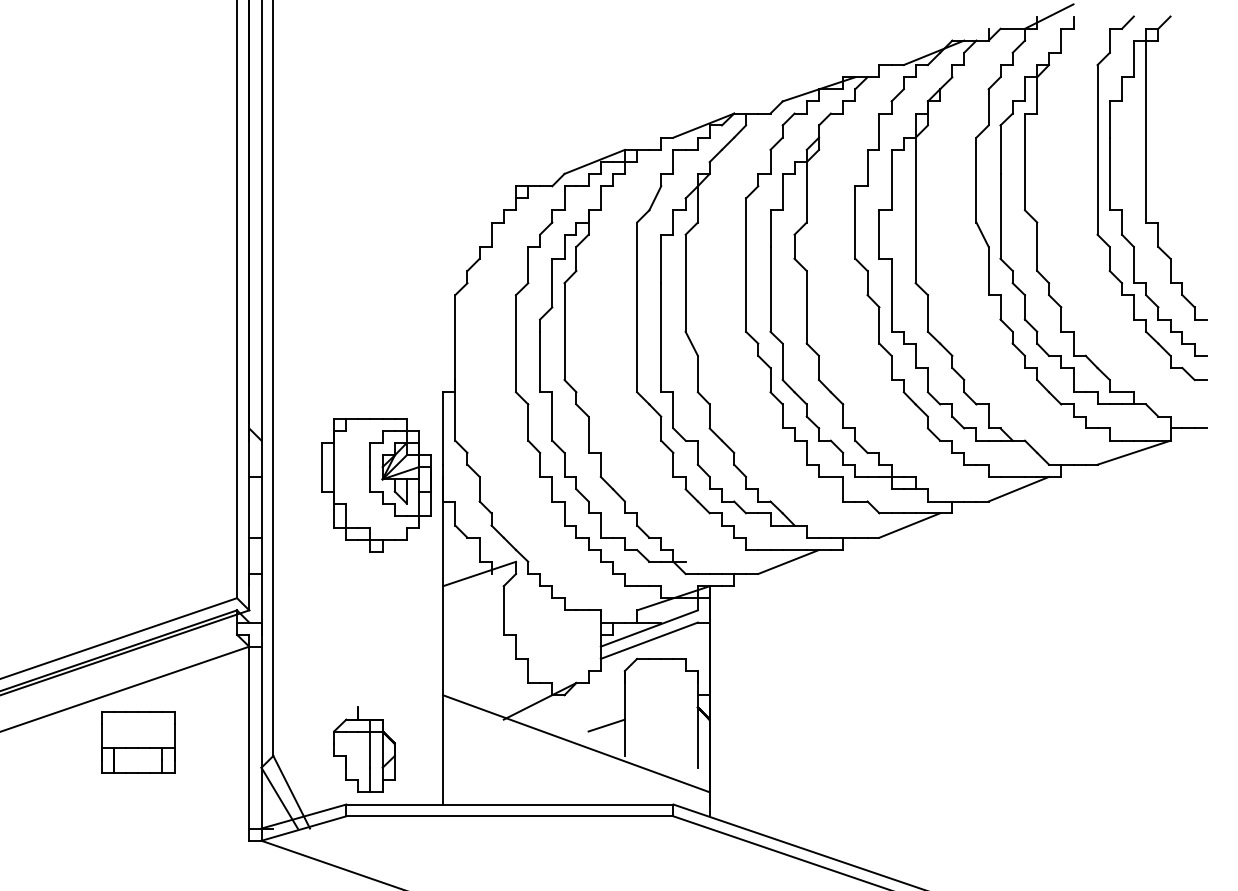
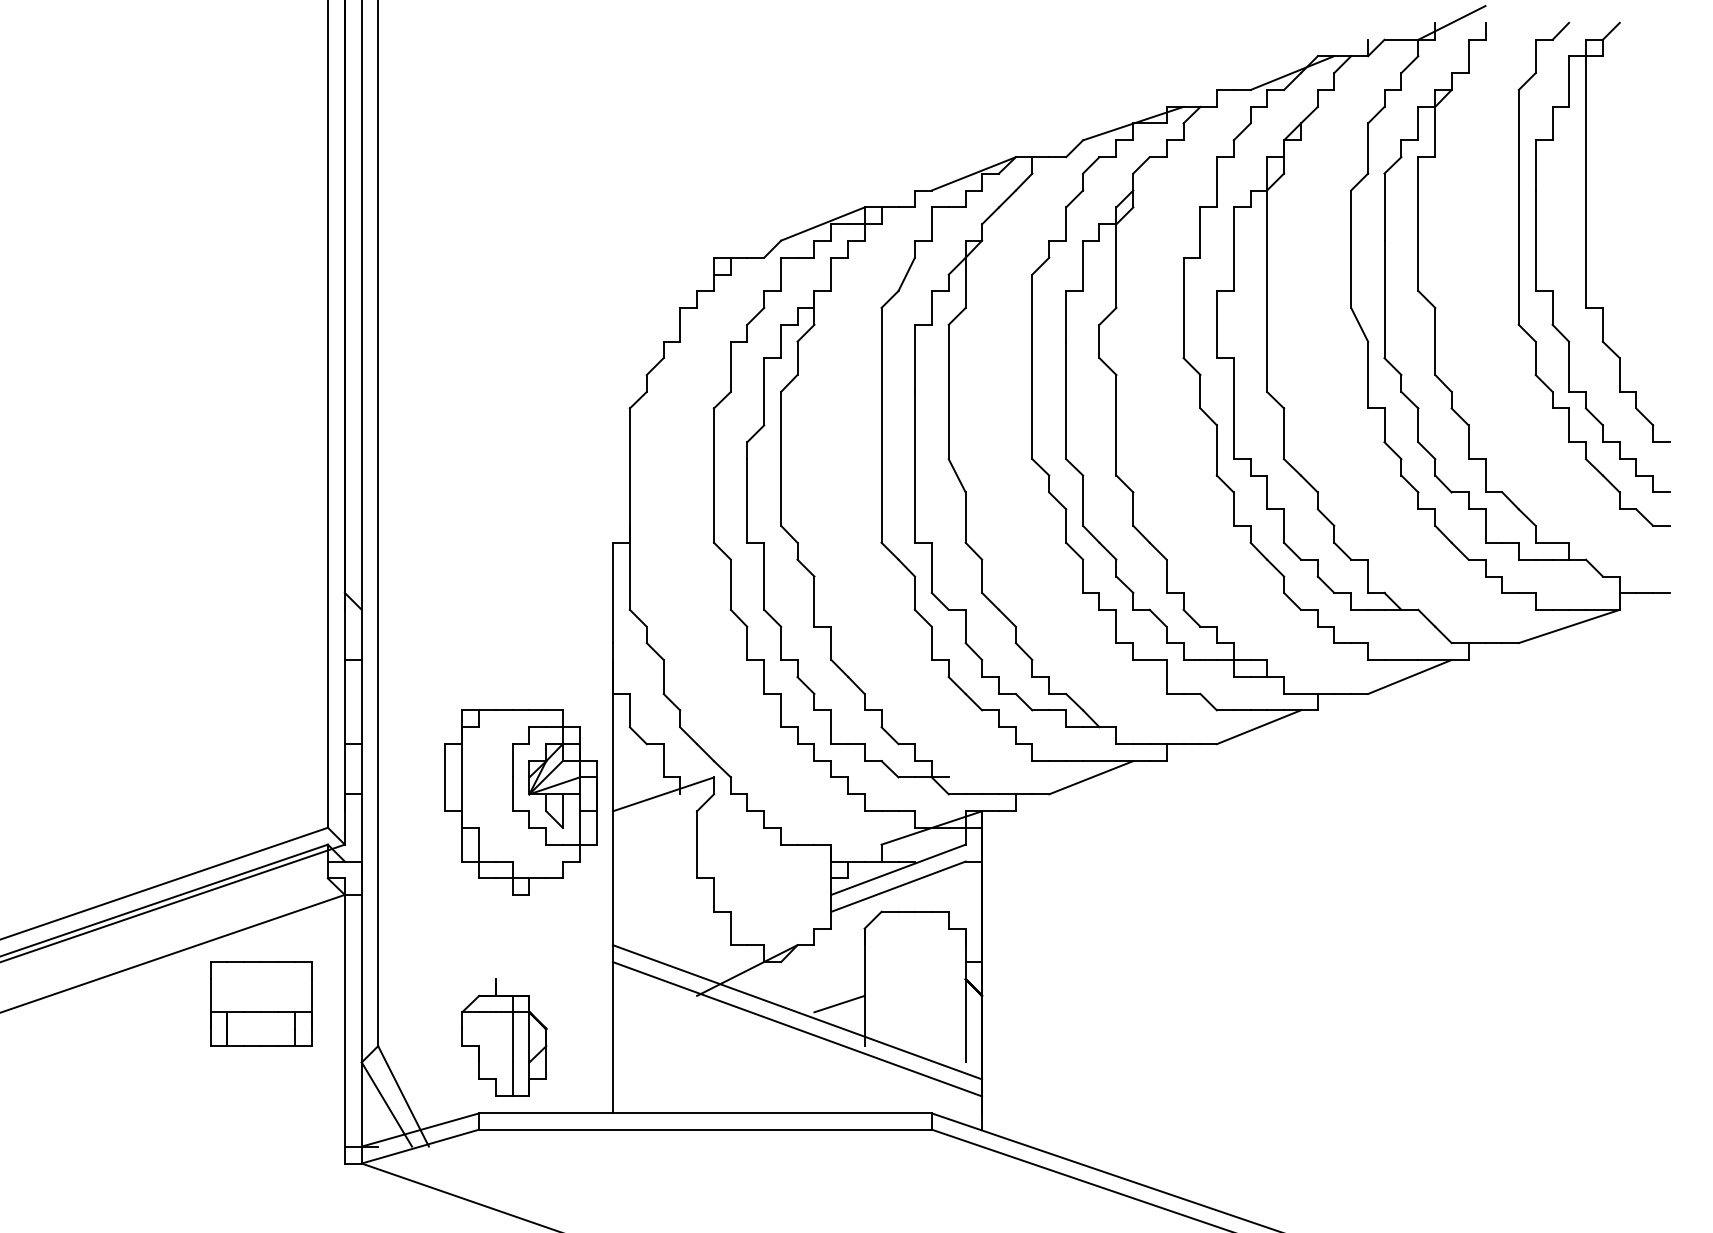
part: (376, 485) -> (520, 802), moved
line: (576, 731) -> (797, 1012), added
part: (138, 741) -> (261, 1003), moved

